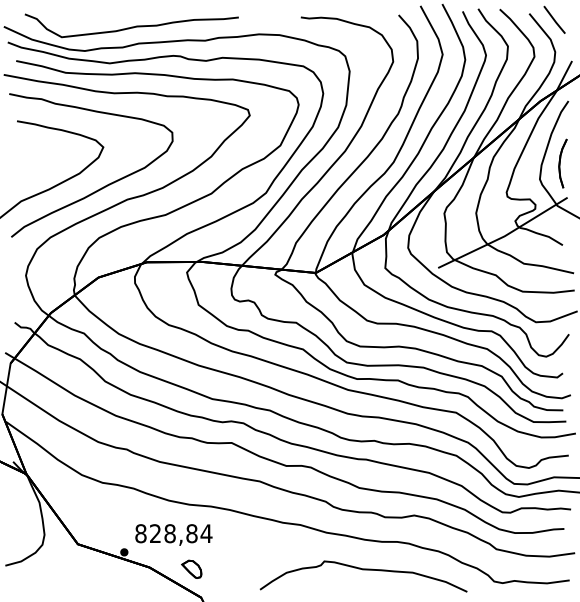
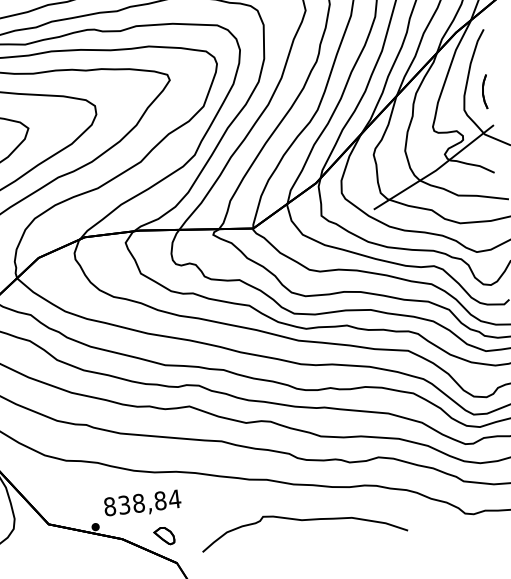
part: (562, 163) -> (484, 91), size x0.7
text: (155, 533) -> (124, 504), 828,84 -> 838,84
curve: (363, 570) -> (302, 521), moved

